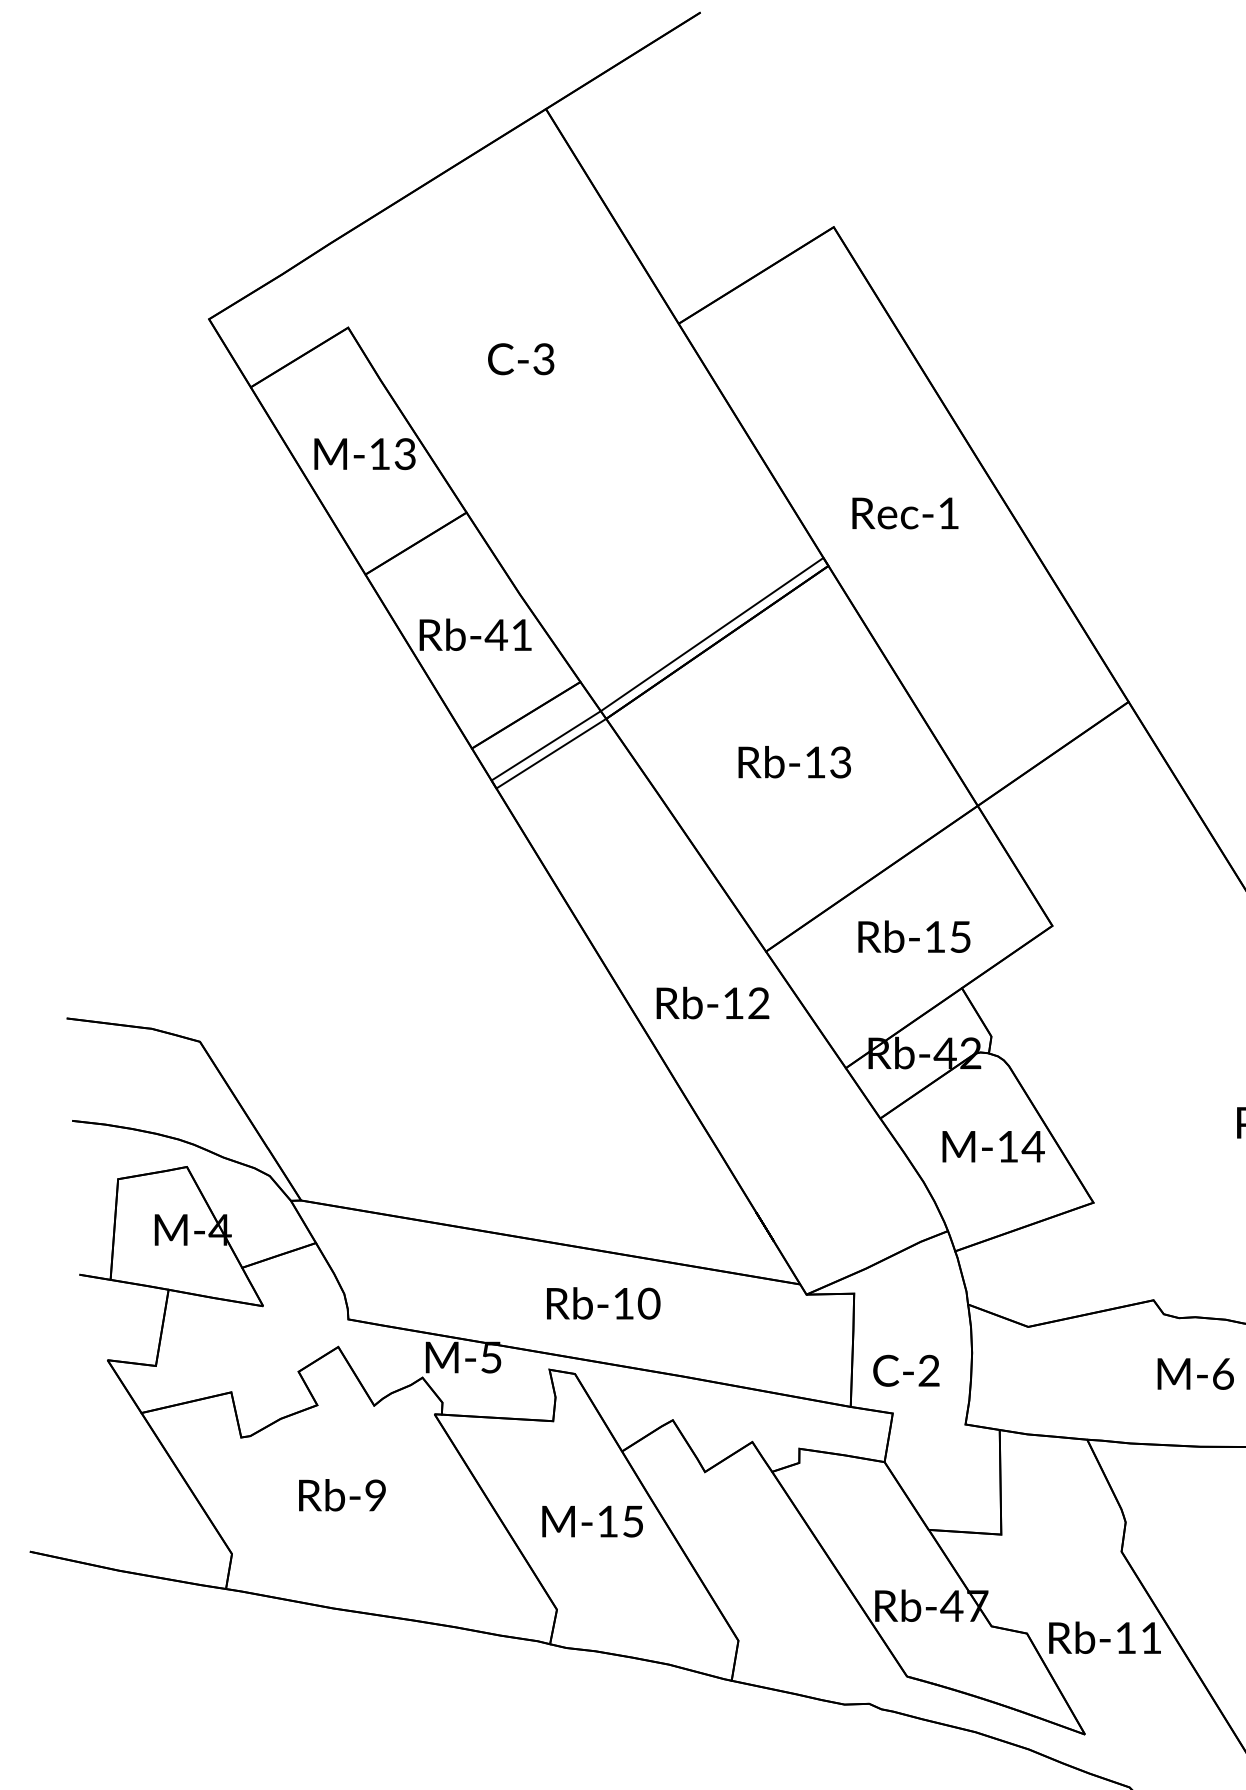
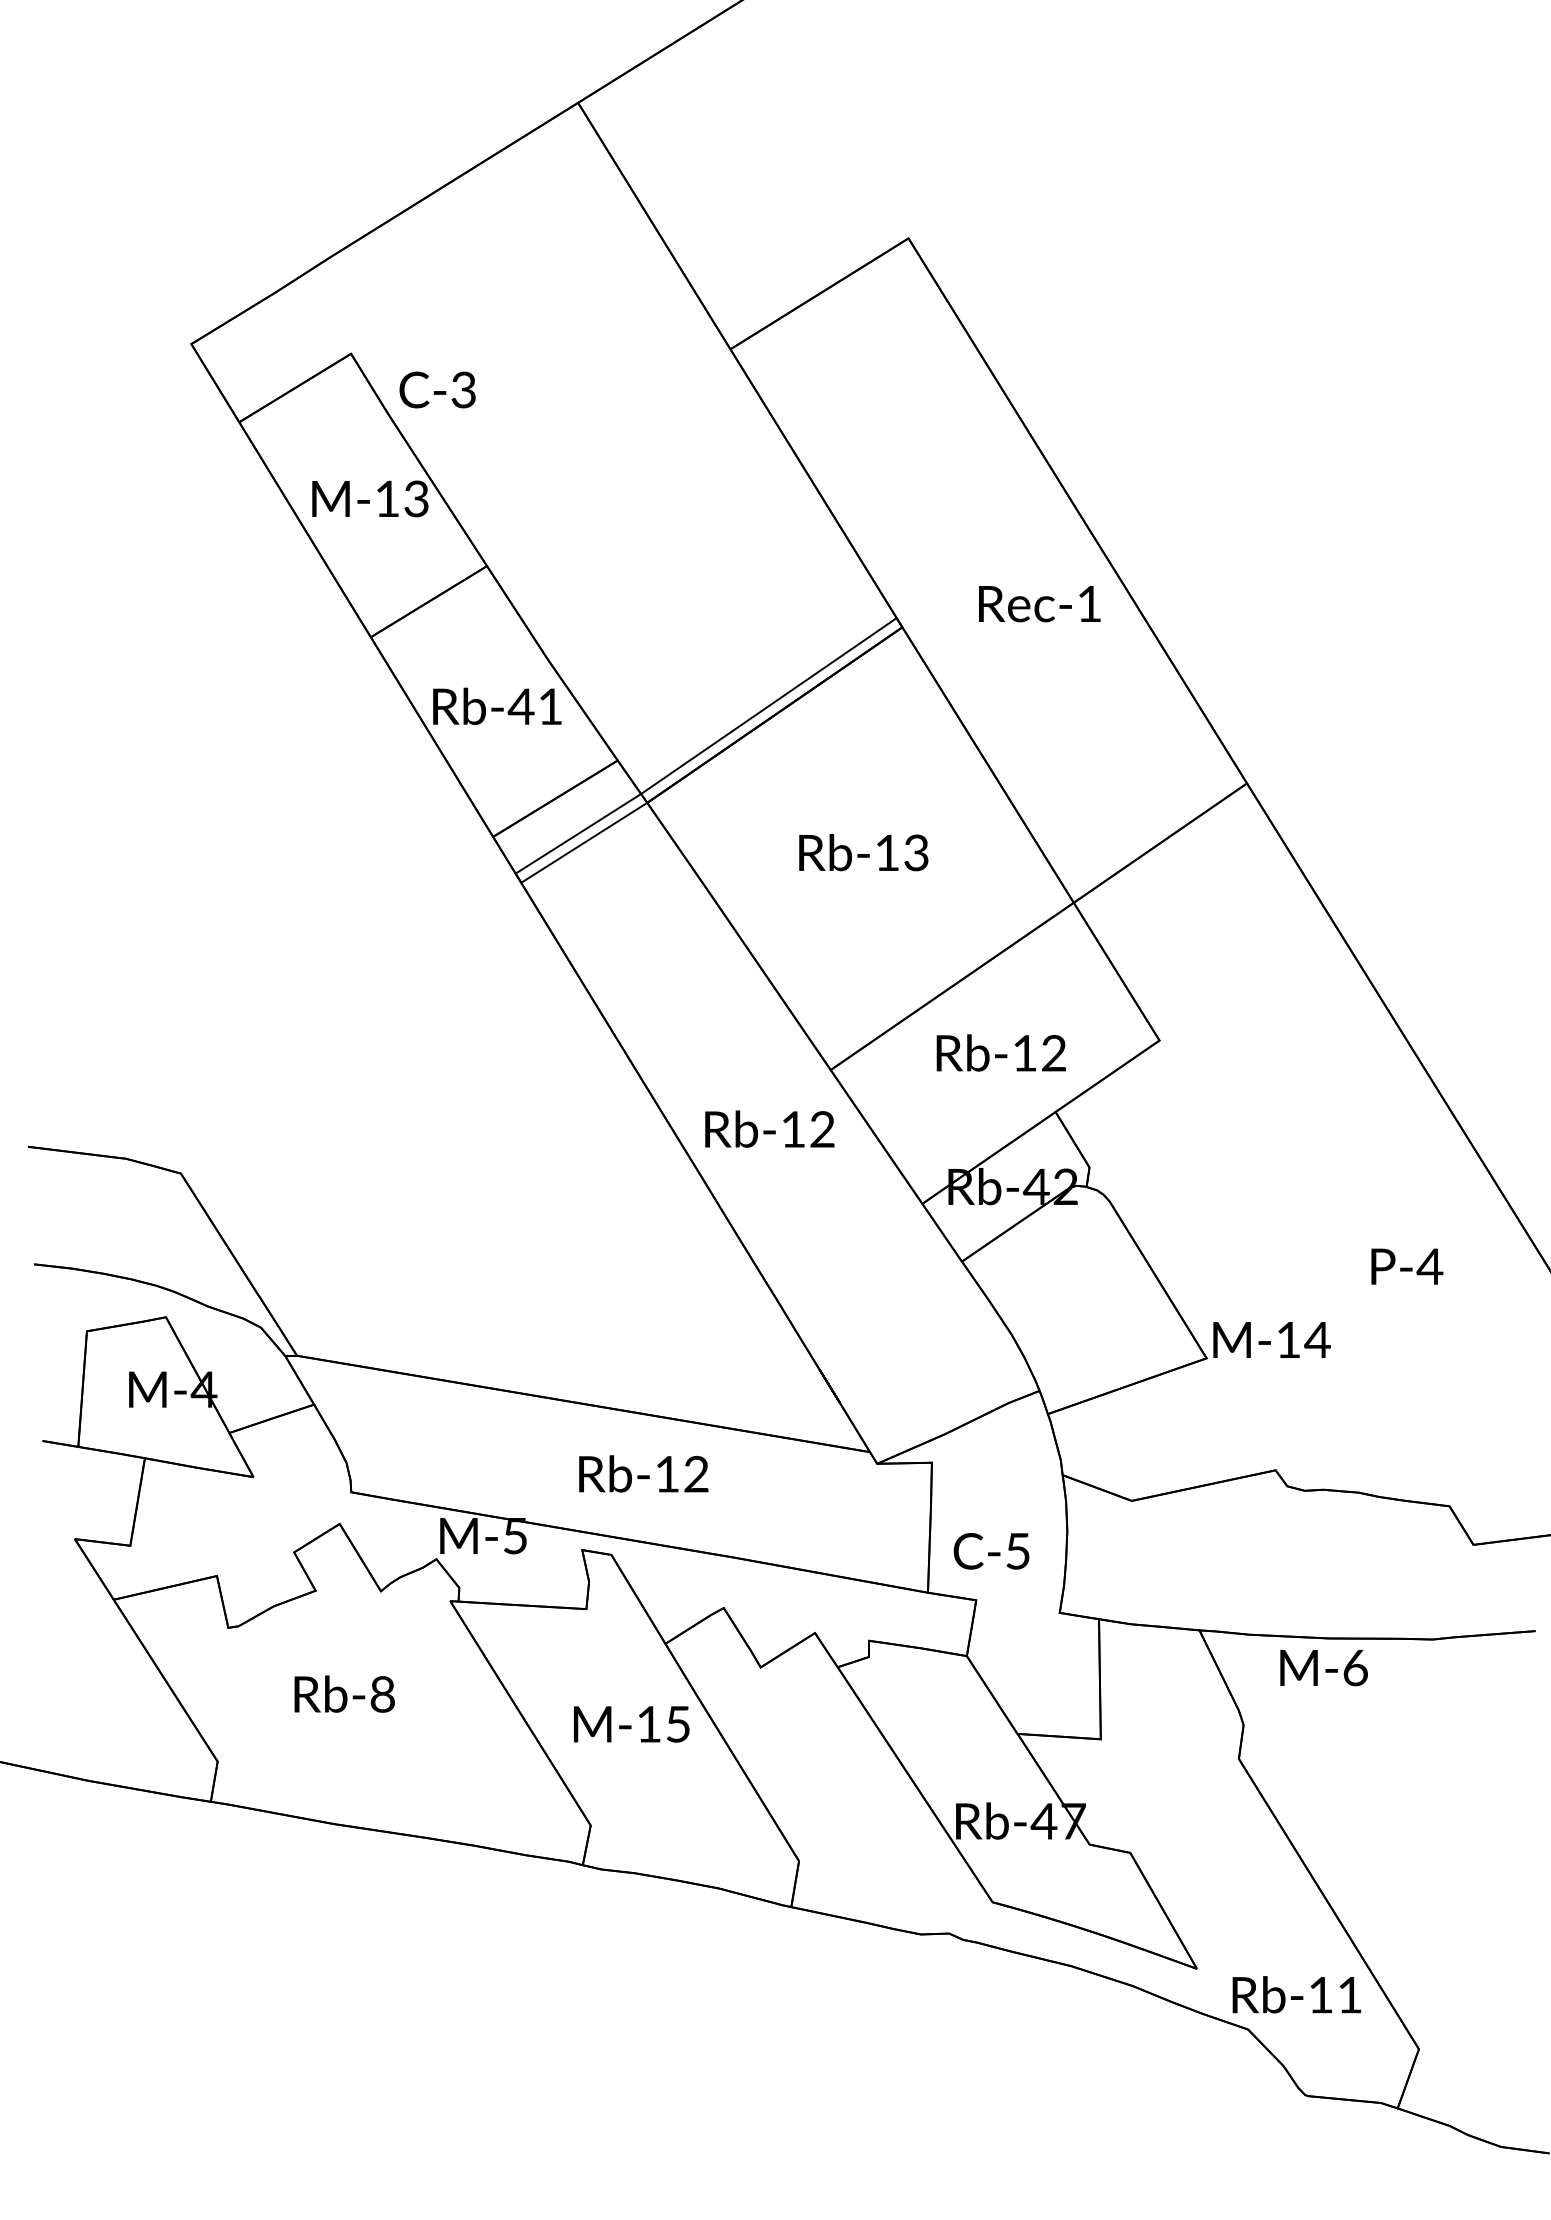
text: (521, 358) -> (437, 389), moved
text: (905, 513) -> (1039, 604), moved
text: (960, 937) -> (1053, 1053), Rb-15 -> Rb-12
text: (993, 1146) -> (1271, 1339), moved
text: (649, 1303) -> (696, 1474), Rb-10 -> Rb-12
text: (928, 1371) -> (1017, 1551), C-2 -> C-5
text: (1195, 1374) -> (1323, 1668), moved
text: (375, 1496) -> (382, 1695), Rb-9 -> Rb-8
text: (1104, 1637) -> (1296, 1994), moved

